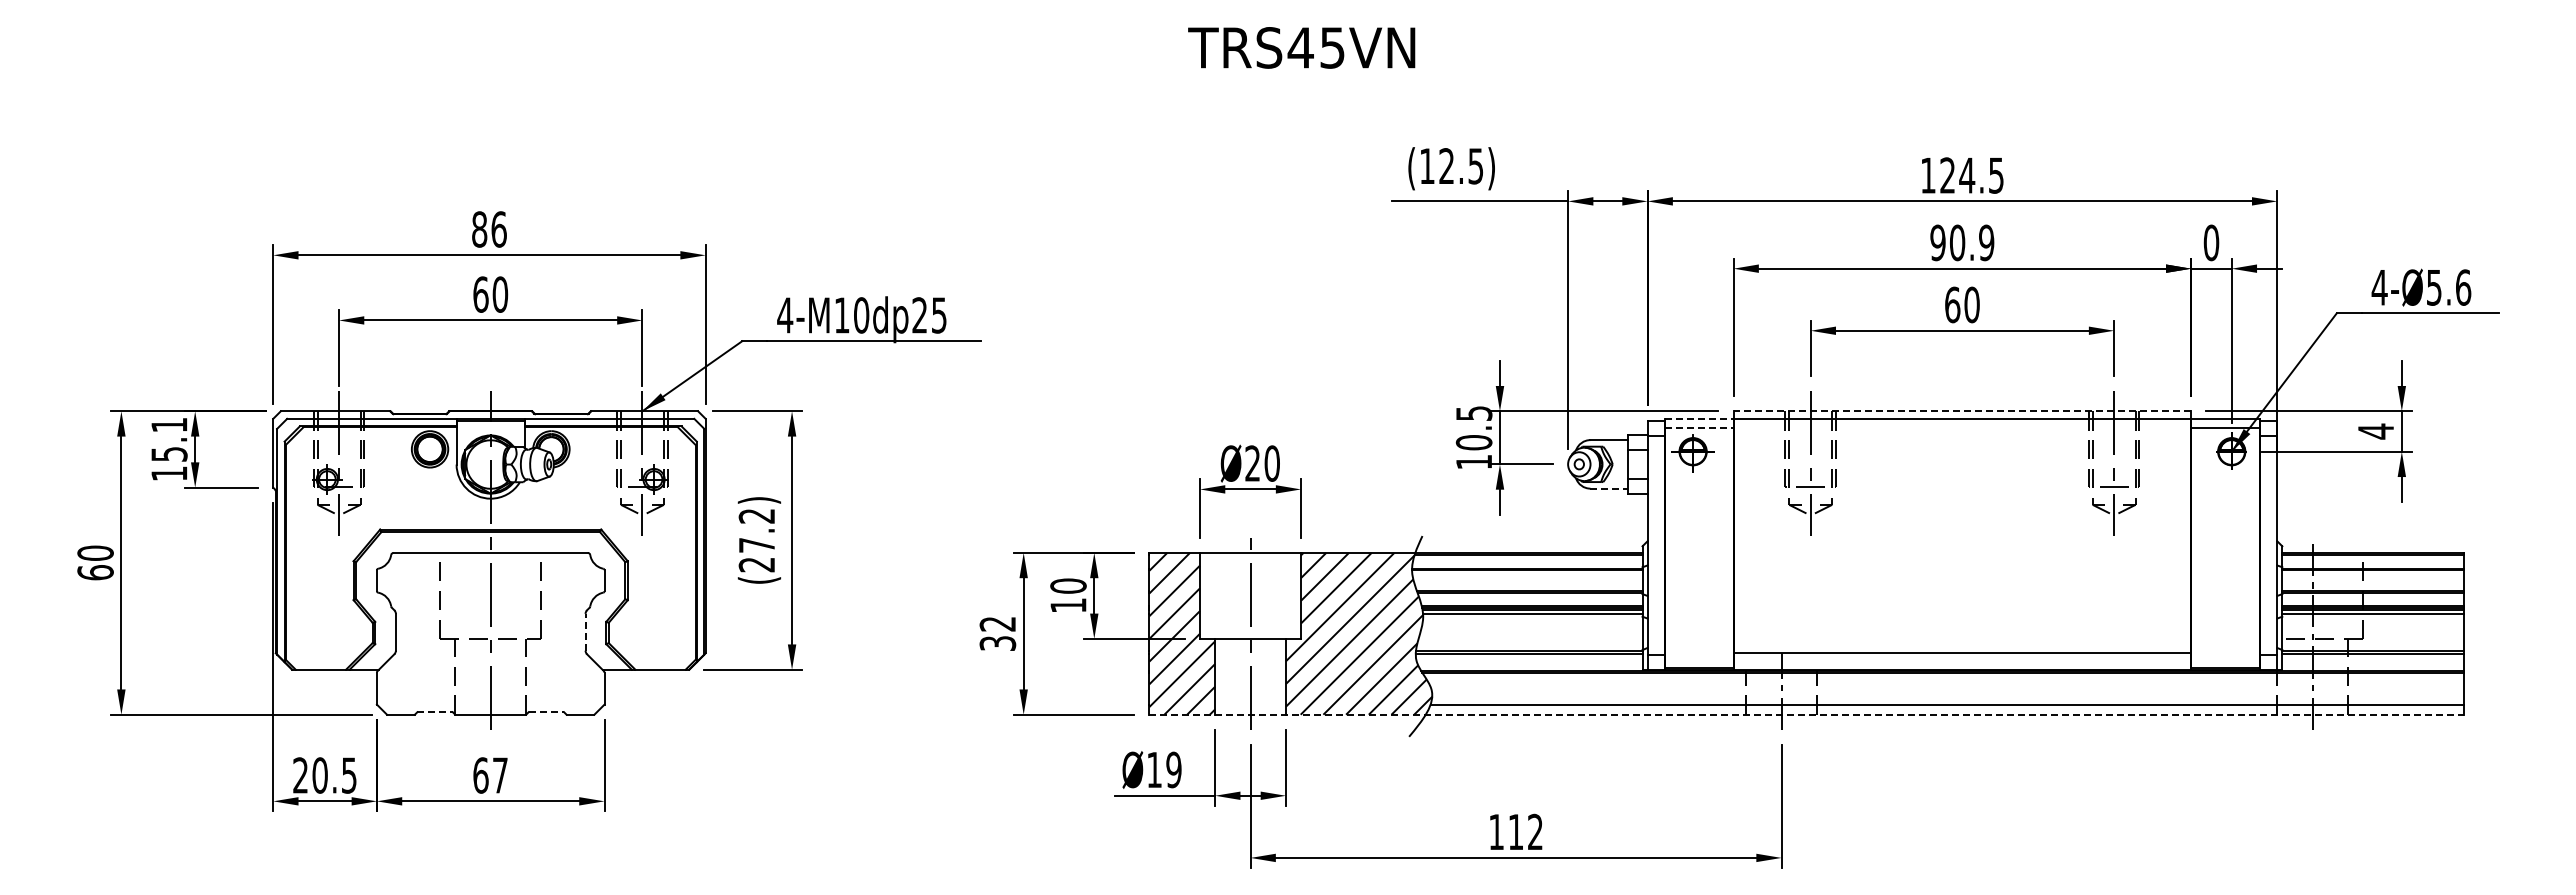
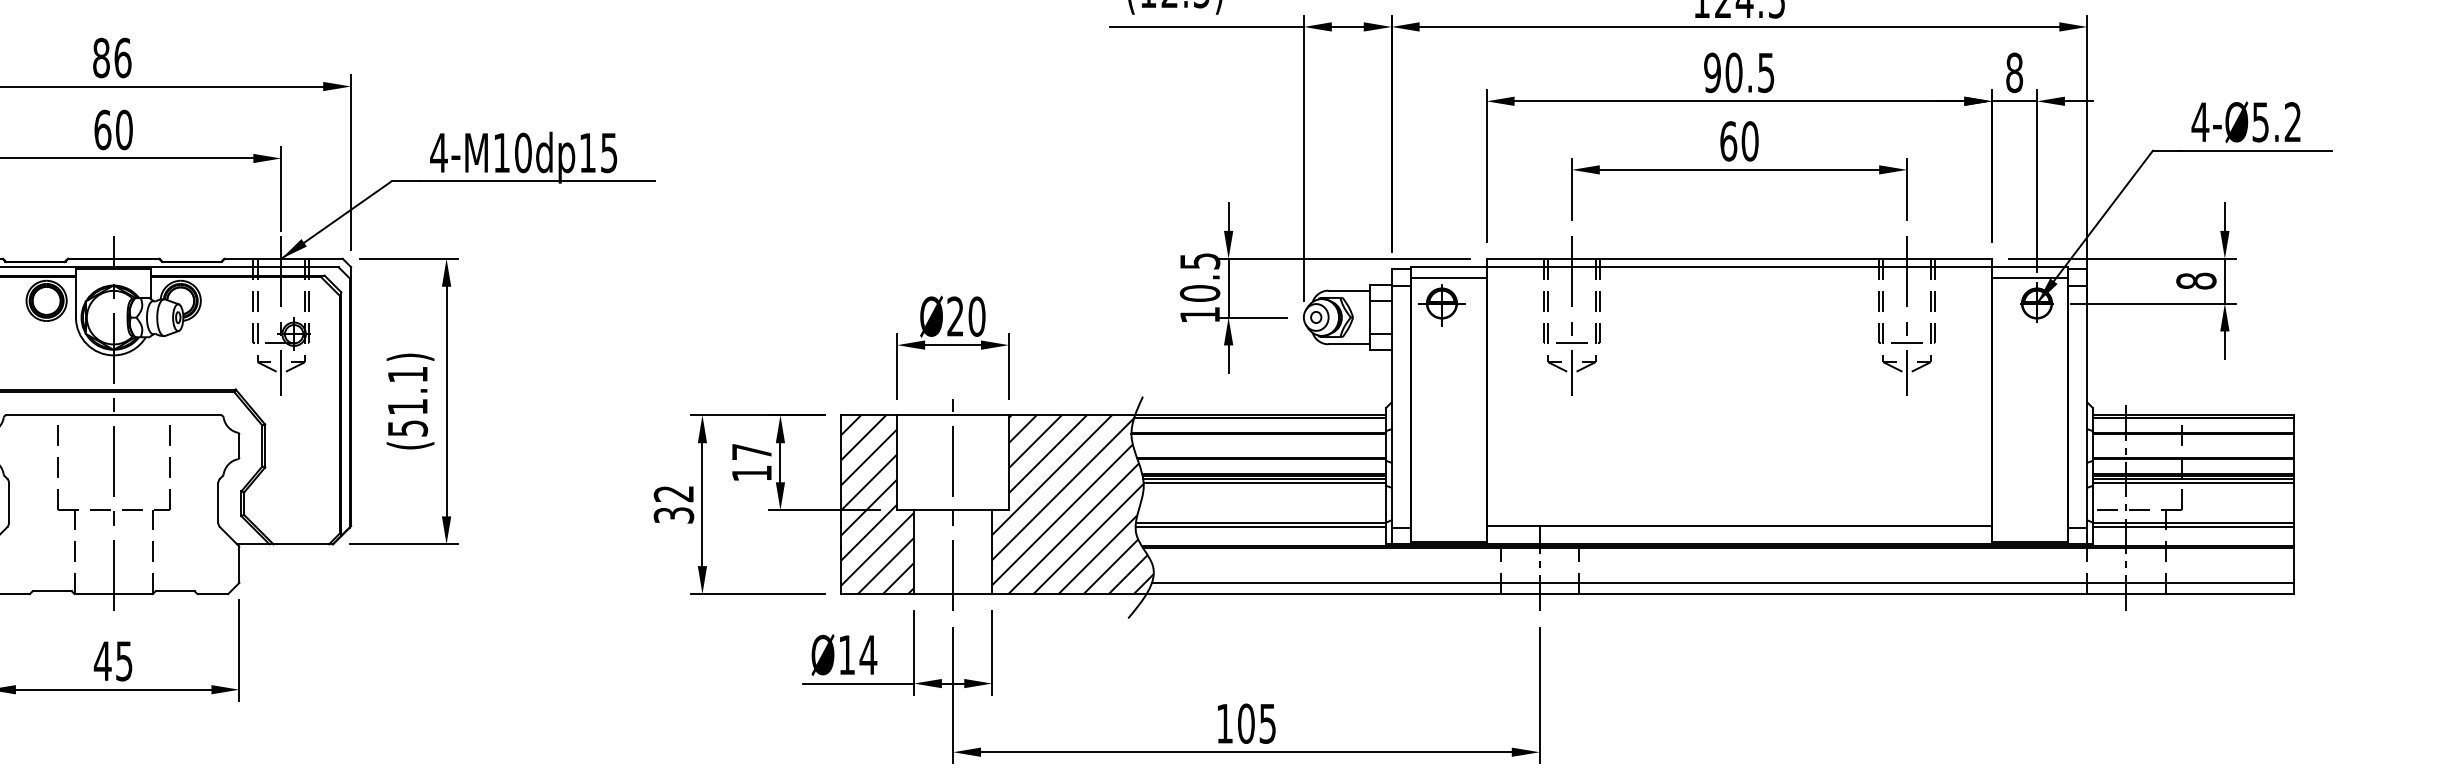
text: (1986, 242) -> (1766, 72), 90.9 -> 90.5
text: (2211, 242) -> (2014, 72), 0 -> 8
text: (2463, 287) -> (2293, 122), 4-Ø5.6 -> 4-Ø5.2
text: (919, 315) -> (587, 153), 4-M10dp25 -> 4-M10dp15
line: (1962, 411) -> (1739, 259), dashed -> solid
line: (1699, 418) -> (1449, 266), dashed -> solid
line: (1699, 428) -> (1449, 277), dashed -> solid
text: (2375, 431) -> (2195, 281), 4 -> 8
line: (1609, 488) -> (1349, 344), dashed -> solid
text: (756, 540) -> (407, 401), (27.2) -> (51.1)
text: (1068, 585) -> (751, 451), 10 -> 17
line: (585, 631) -> (218, 502), dashed -> solid
line: (435, 712) -> (52, 591), dashed -> solid
line: (546, 712) -> (175, 591), dashed -> solid
line: (1807, 714) -> (1568, 593), dashed -> solid
text: (1173, 769) -> (867, 654), Ø19 -> Ø14
text: (489, 775) -> (112, 661), 67 -> 45
text: (1525, 831) -> (1256, 723), 112 -> 105

